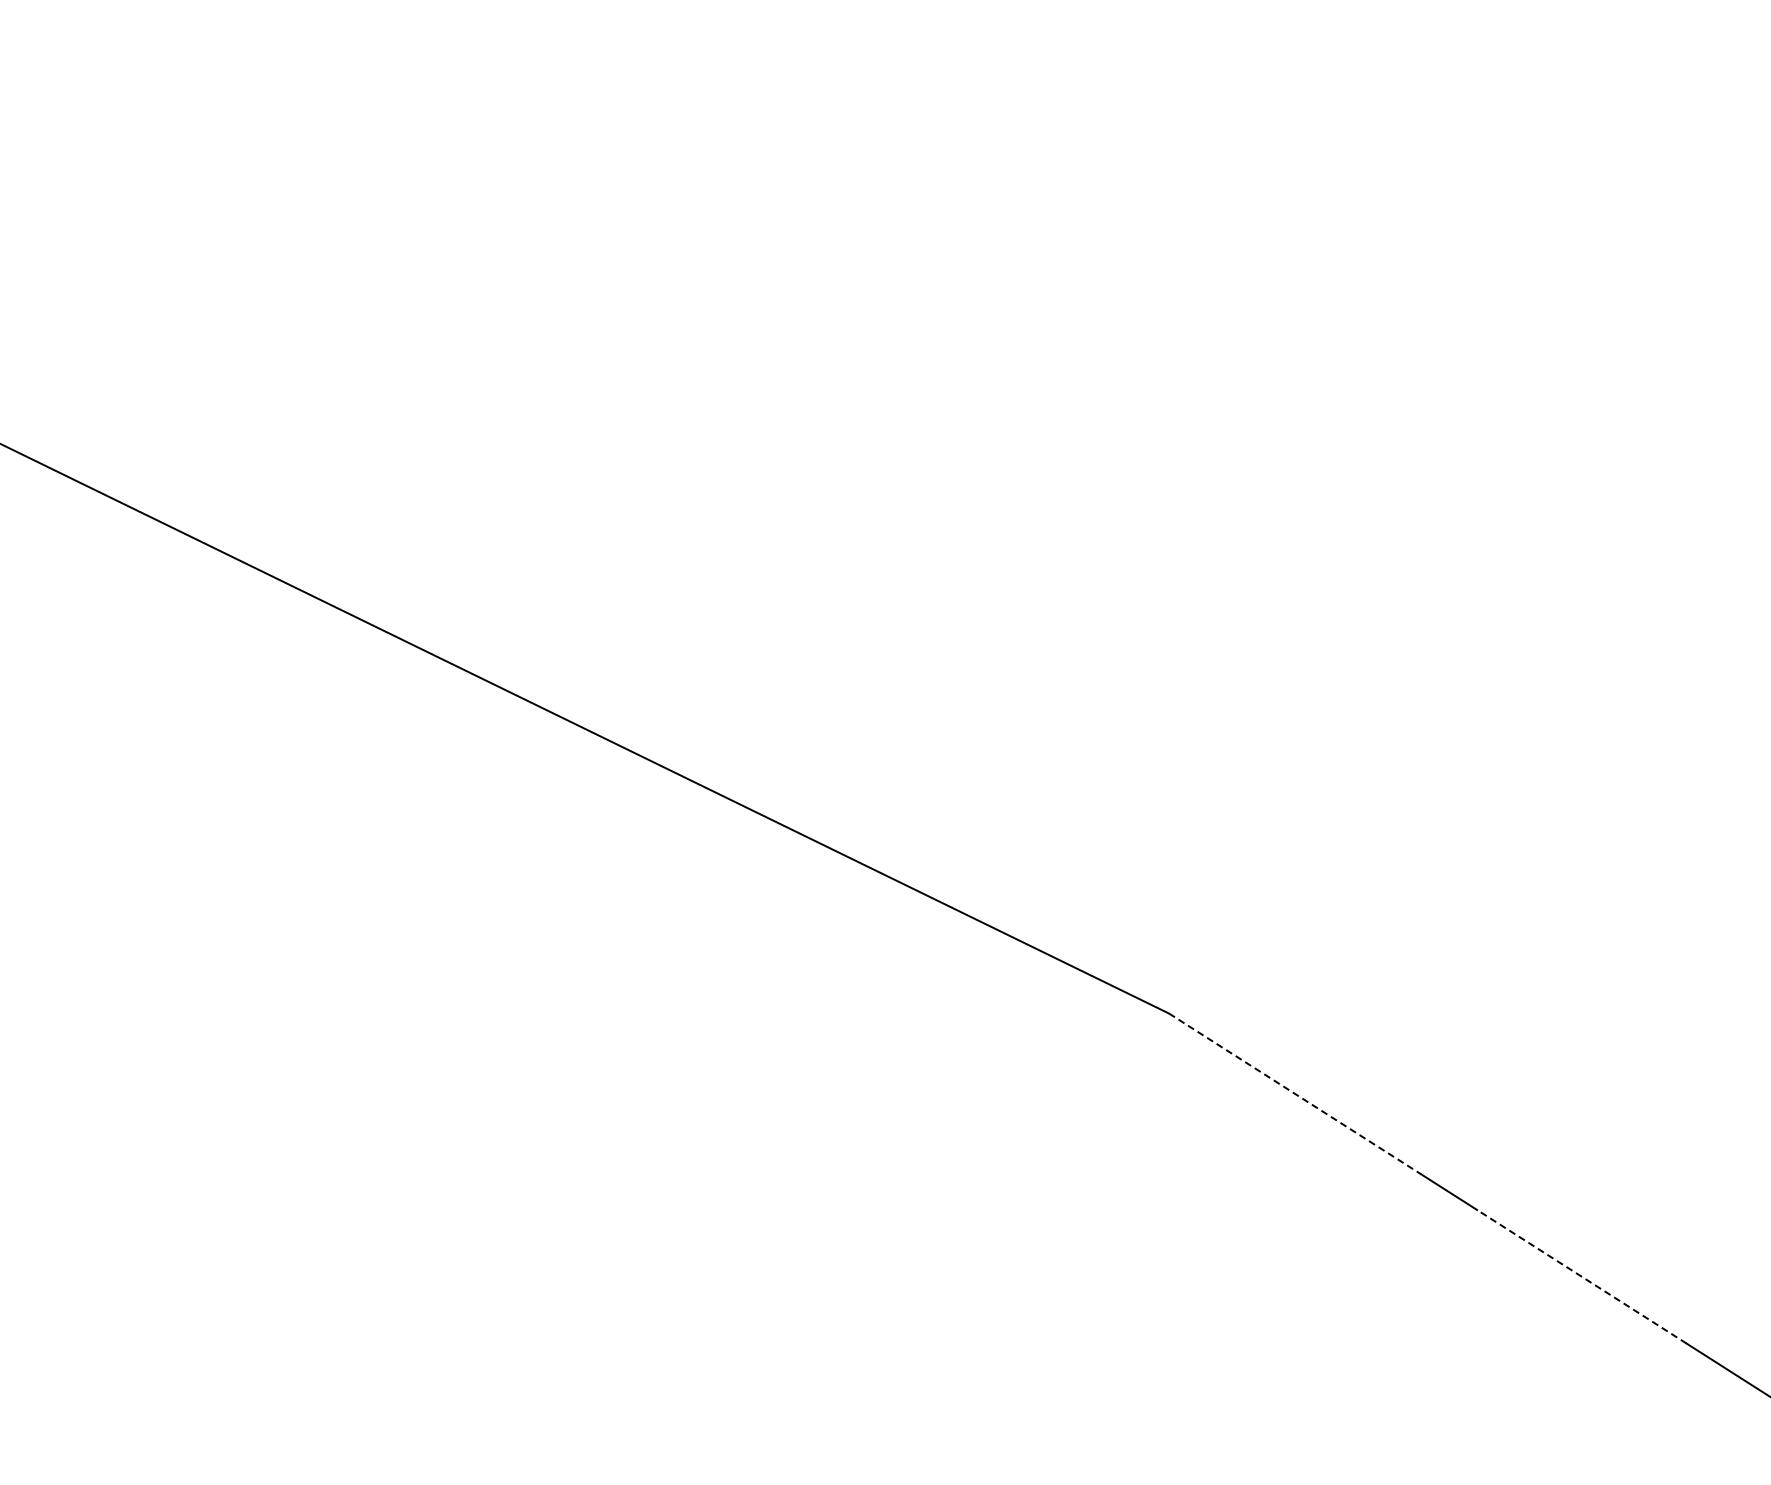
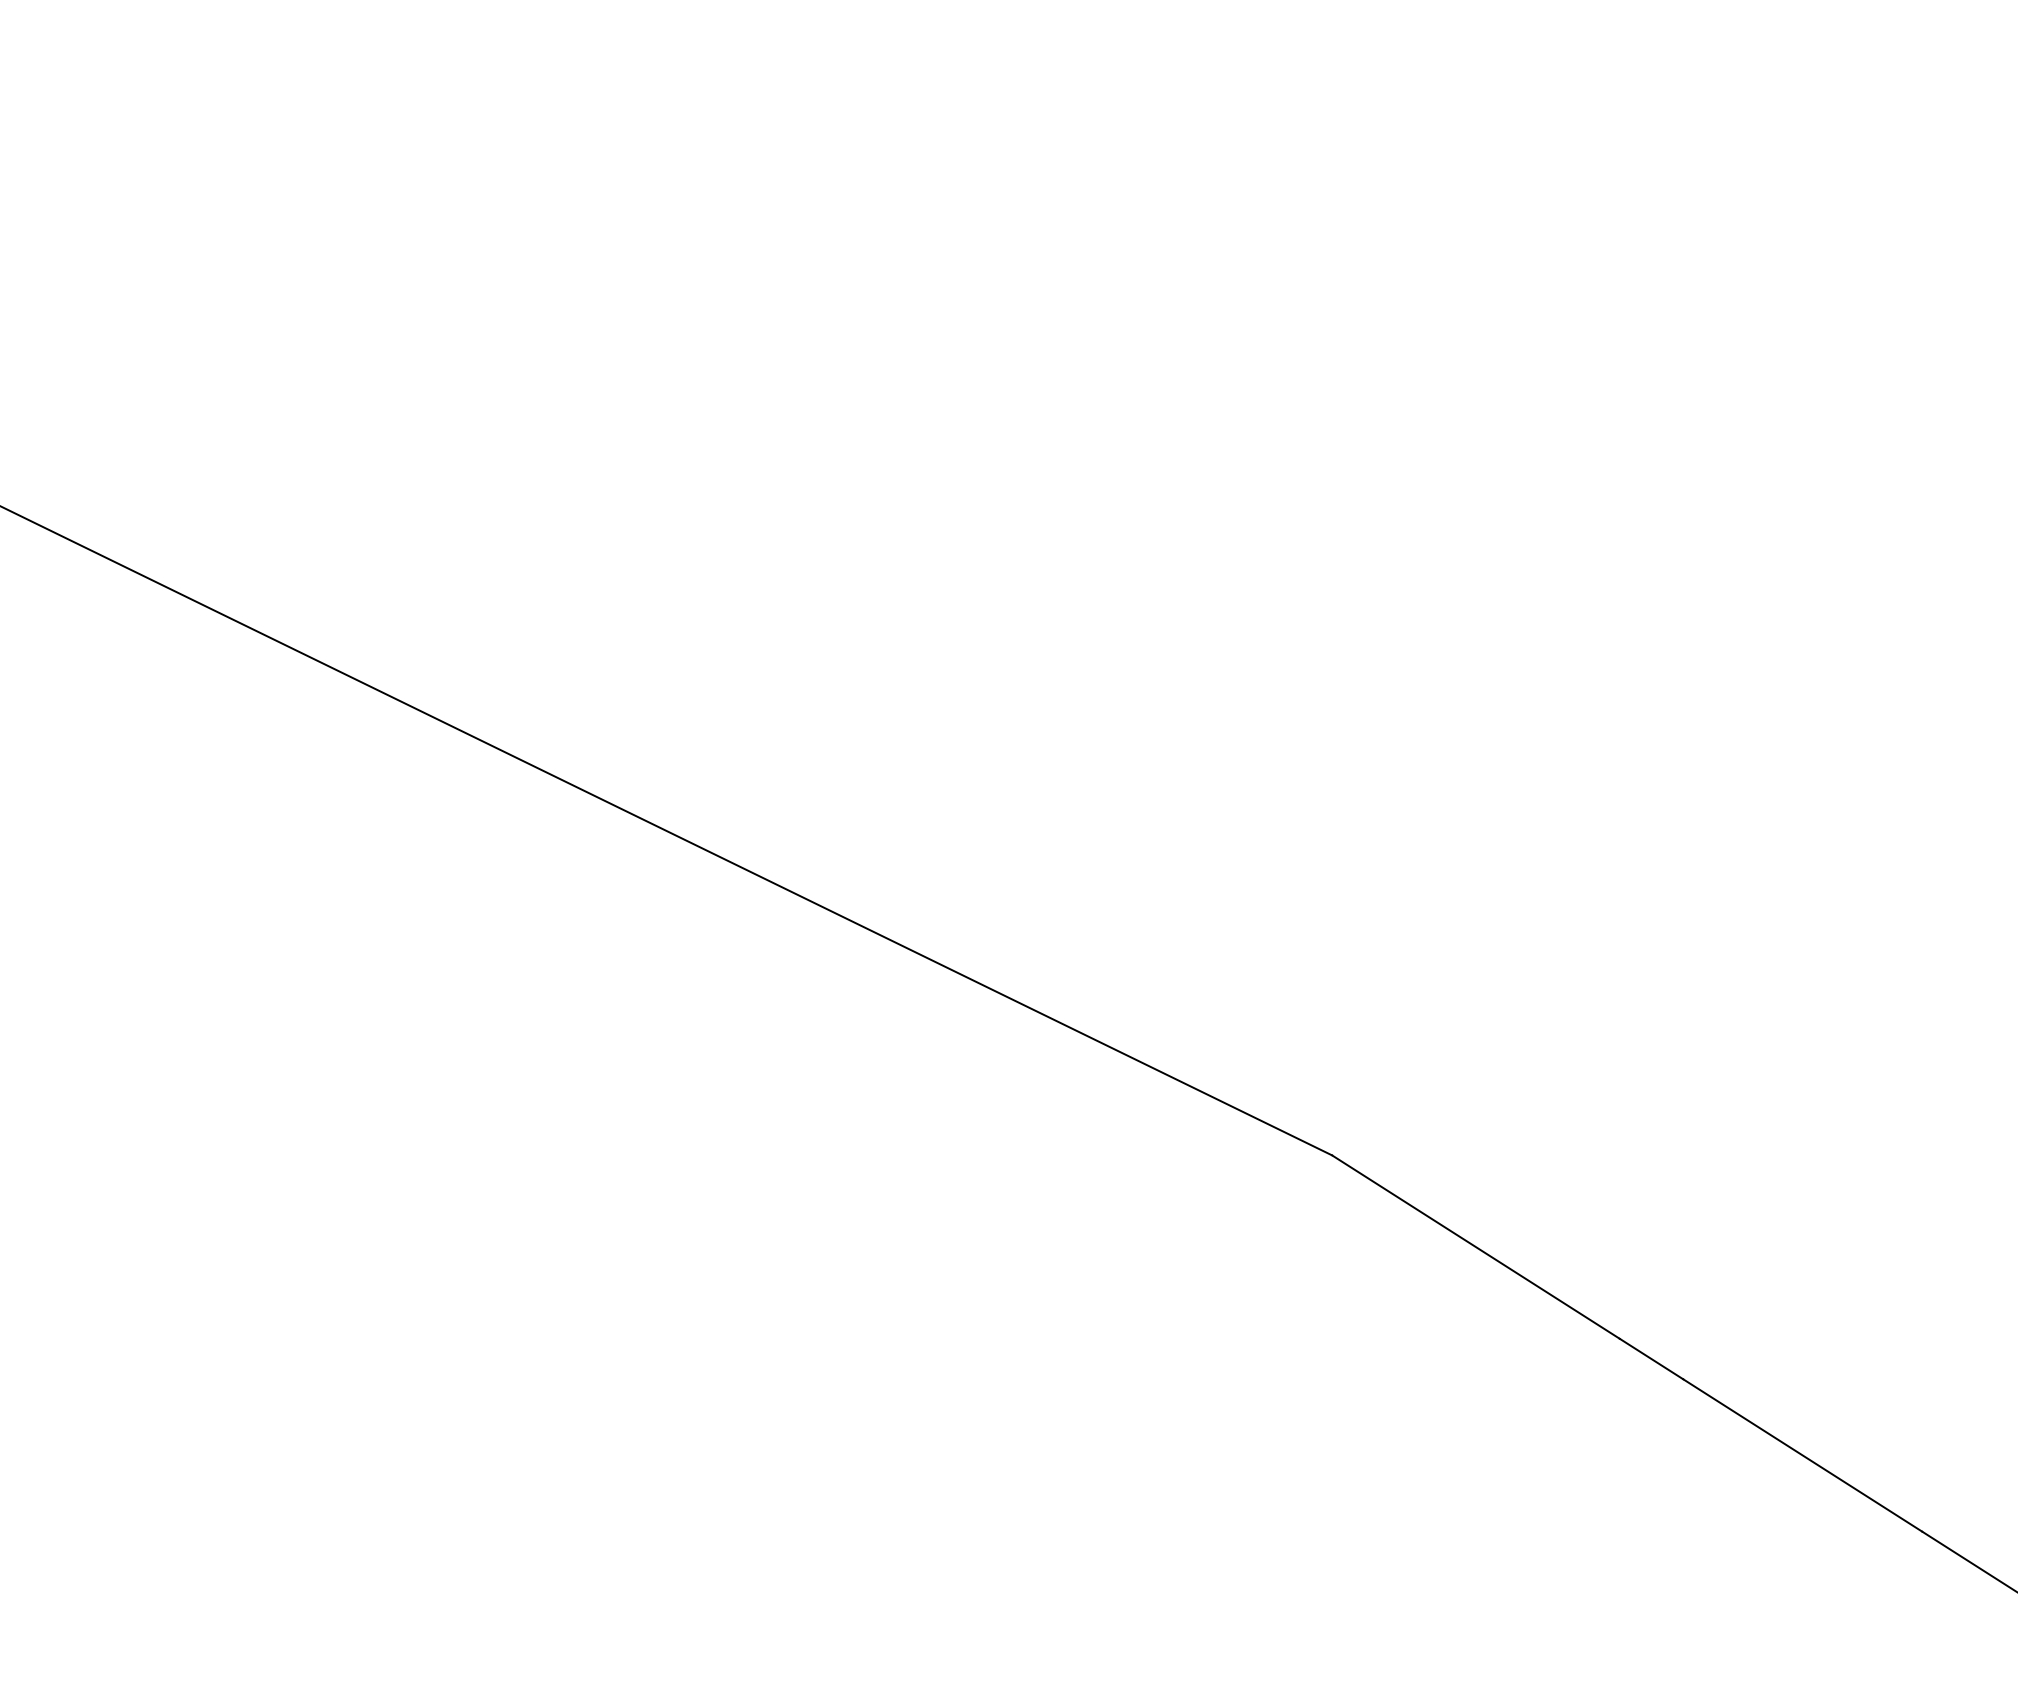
line: (1295, 1093) -> (1476, 1246), dashed -> solid
line: (1581, 1276) -> (1802, 1455), dashed -> solid

